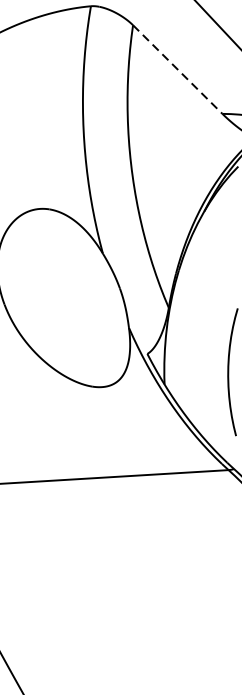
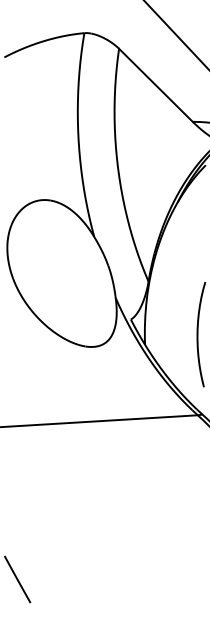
line: (177, 69) -> (155, 85), dashed -> solid

